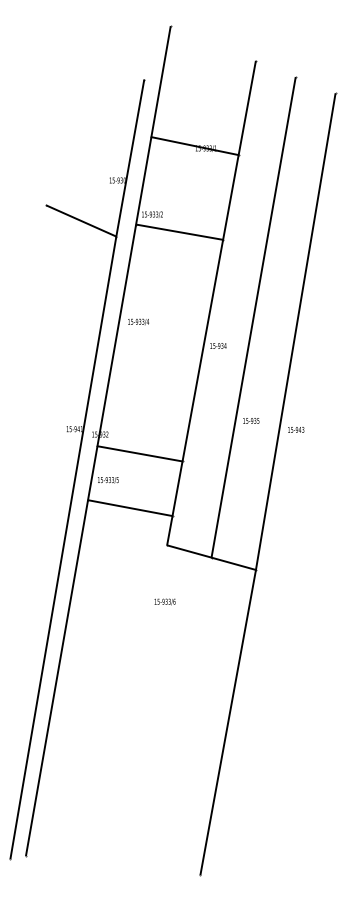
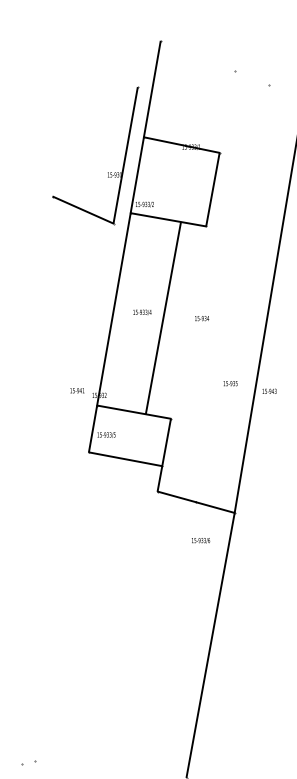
line: (246, 107) -> (226, 111), removed
line: (253, 316) -> (232, 292), removed
text: (138, 321) -> (142, 312), moved
line: (202, 350) -> (163, 318), moved
line: (63, 547) -> (67, 493), removed
text: (164, 601) -> (200, 540), moved
line: (56, 677) -> (61, 606), removed

